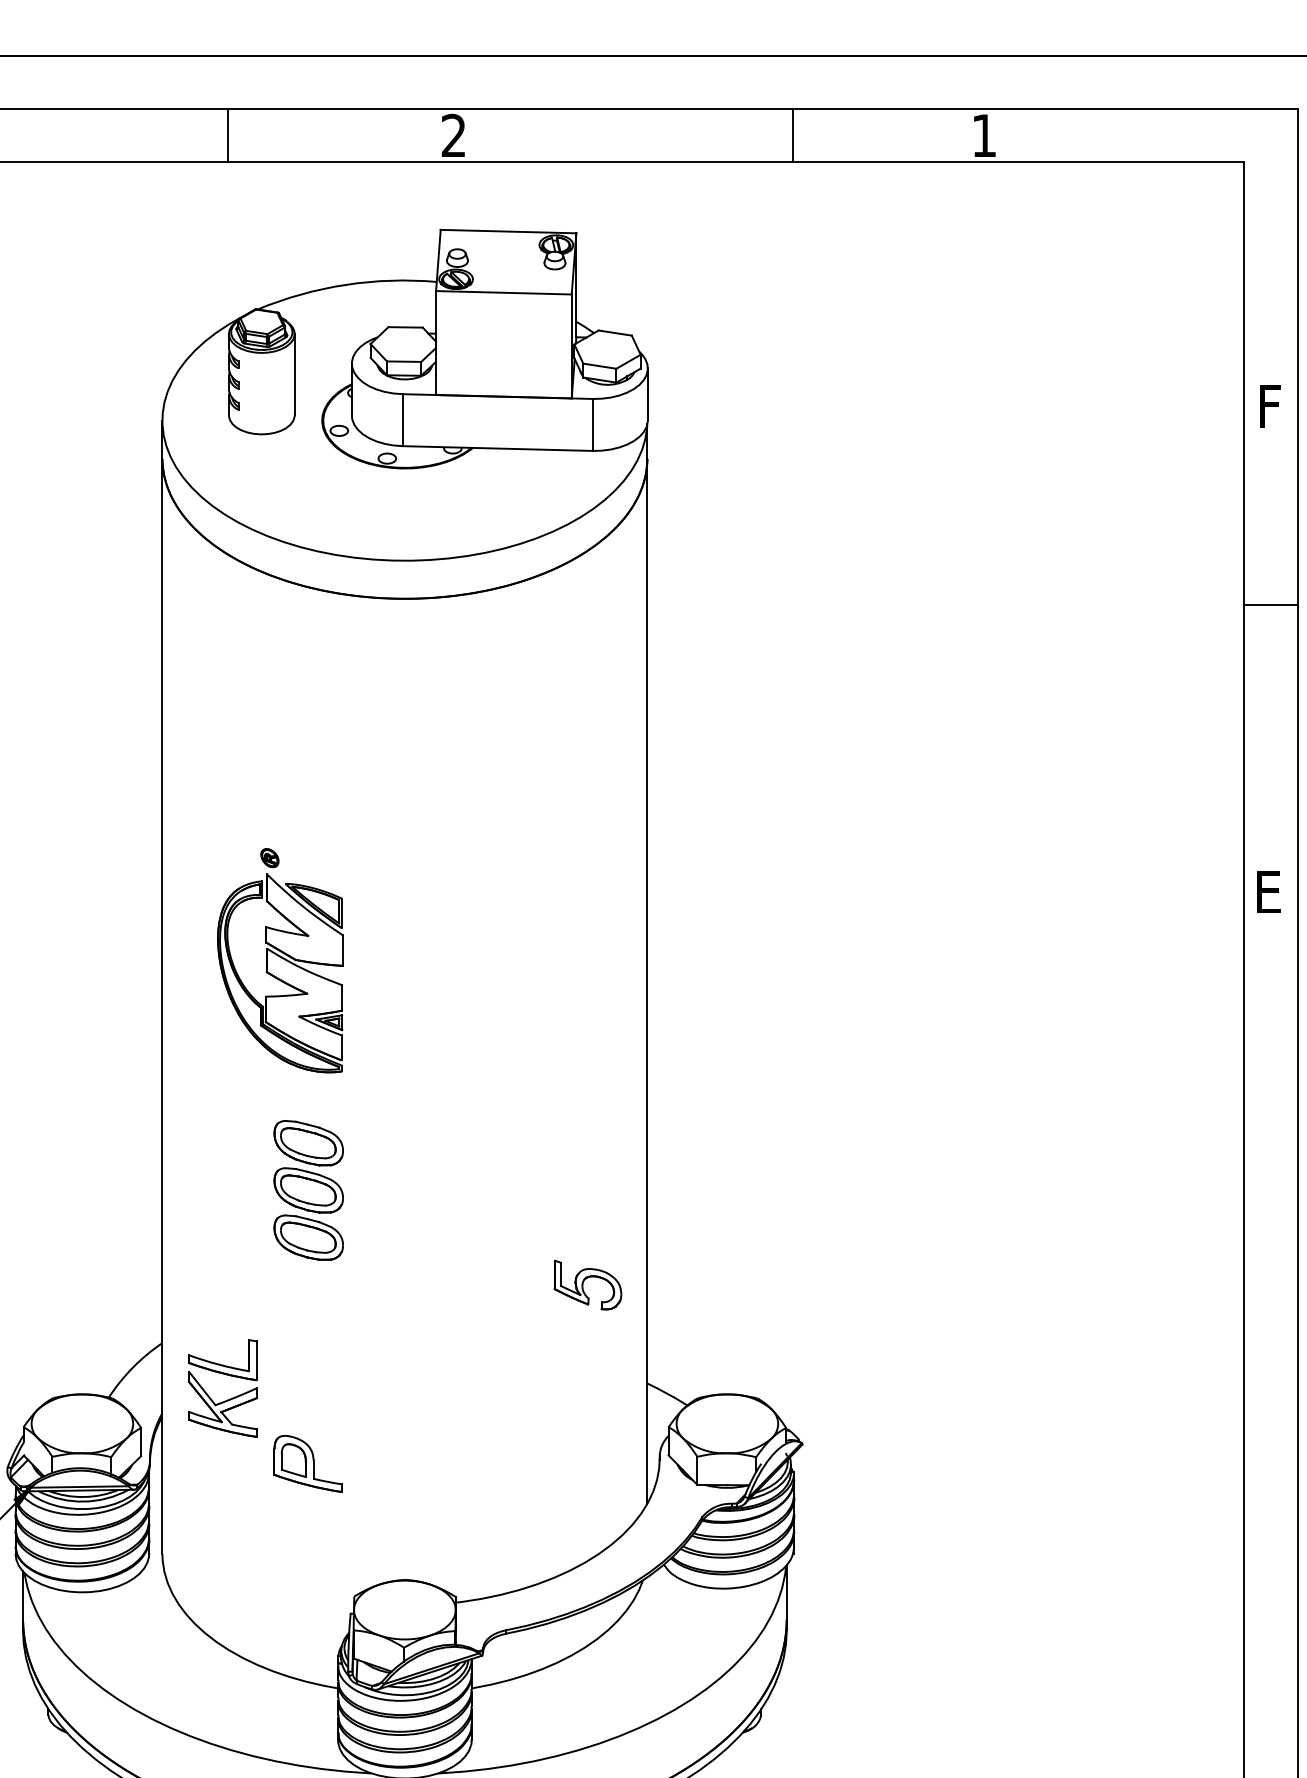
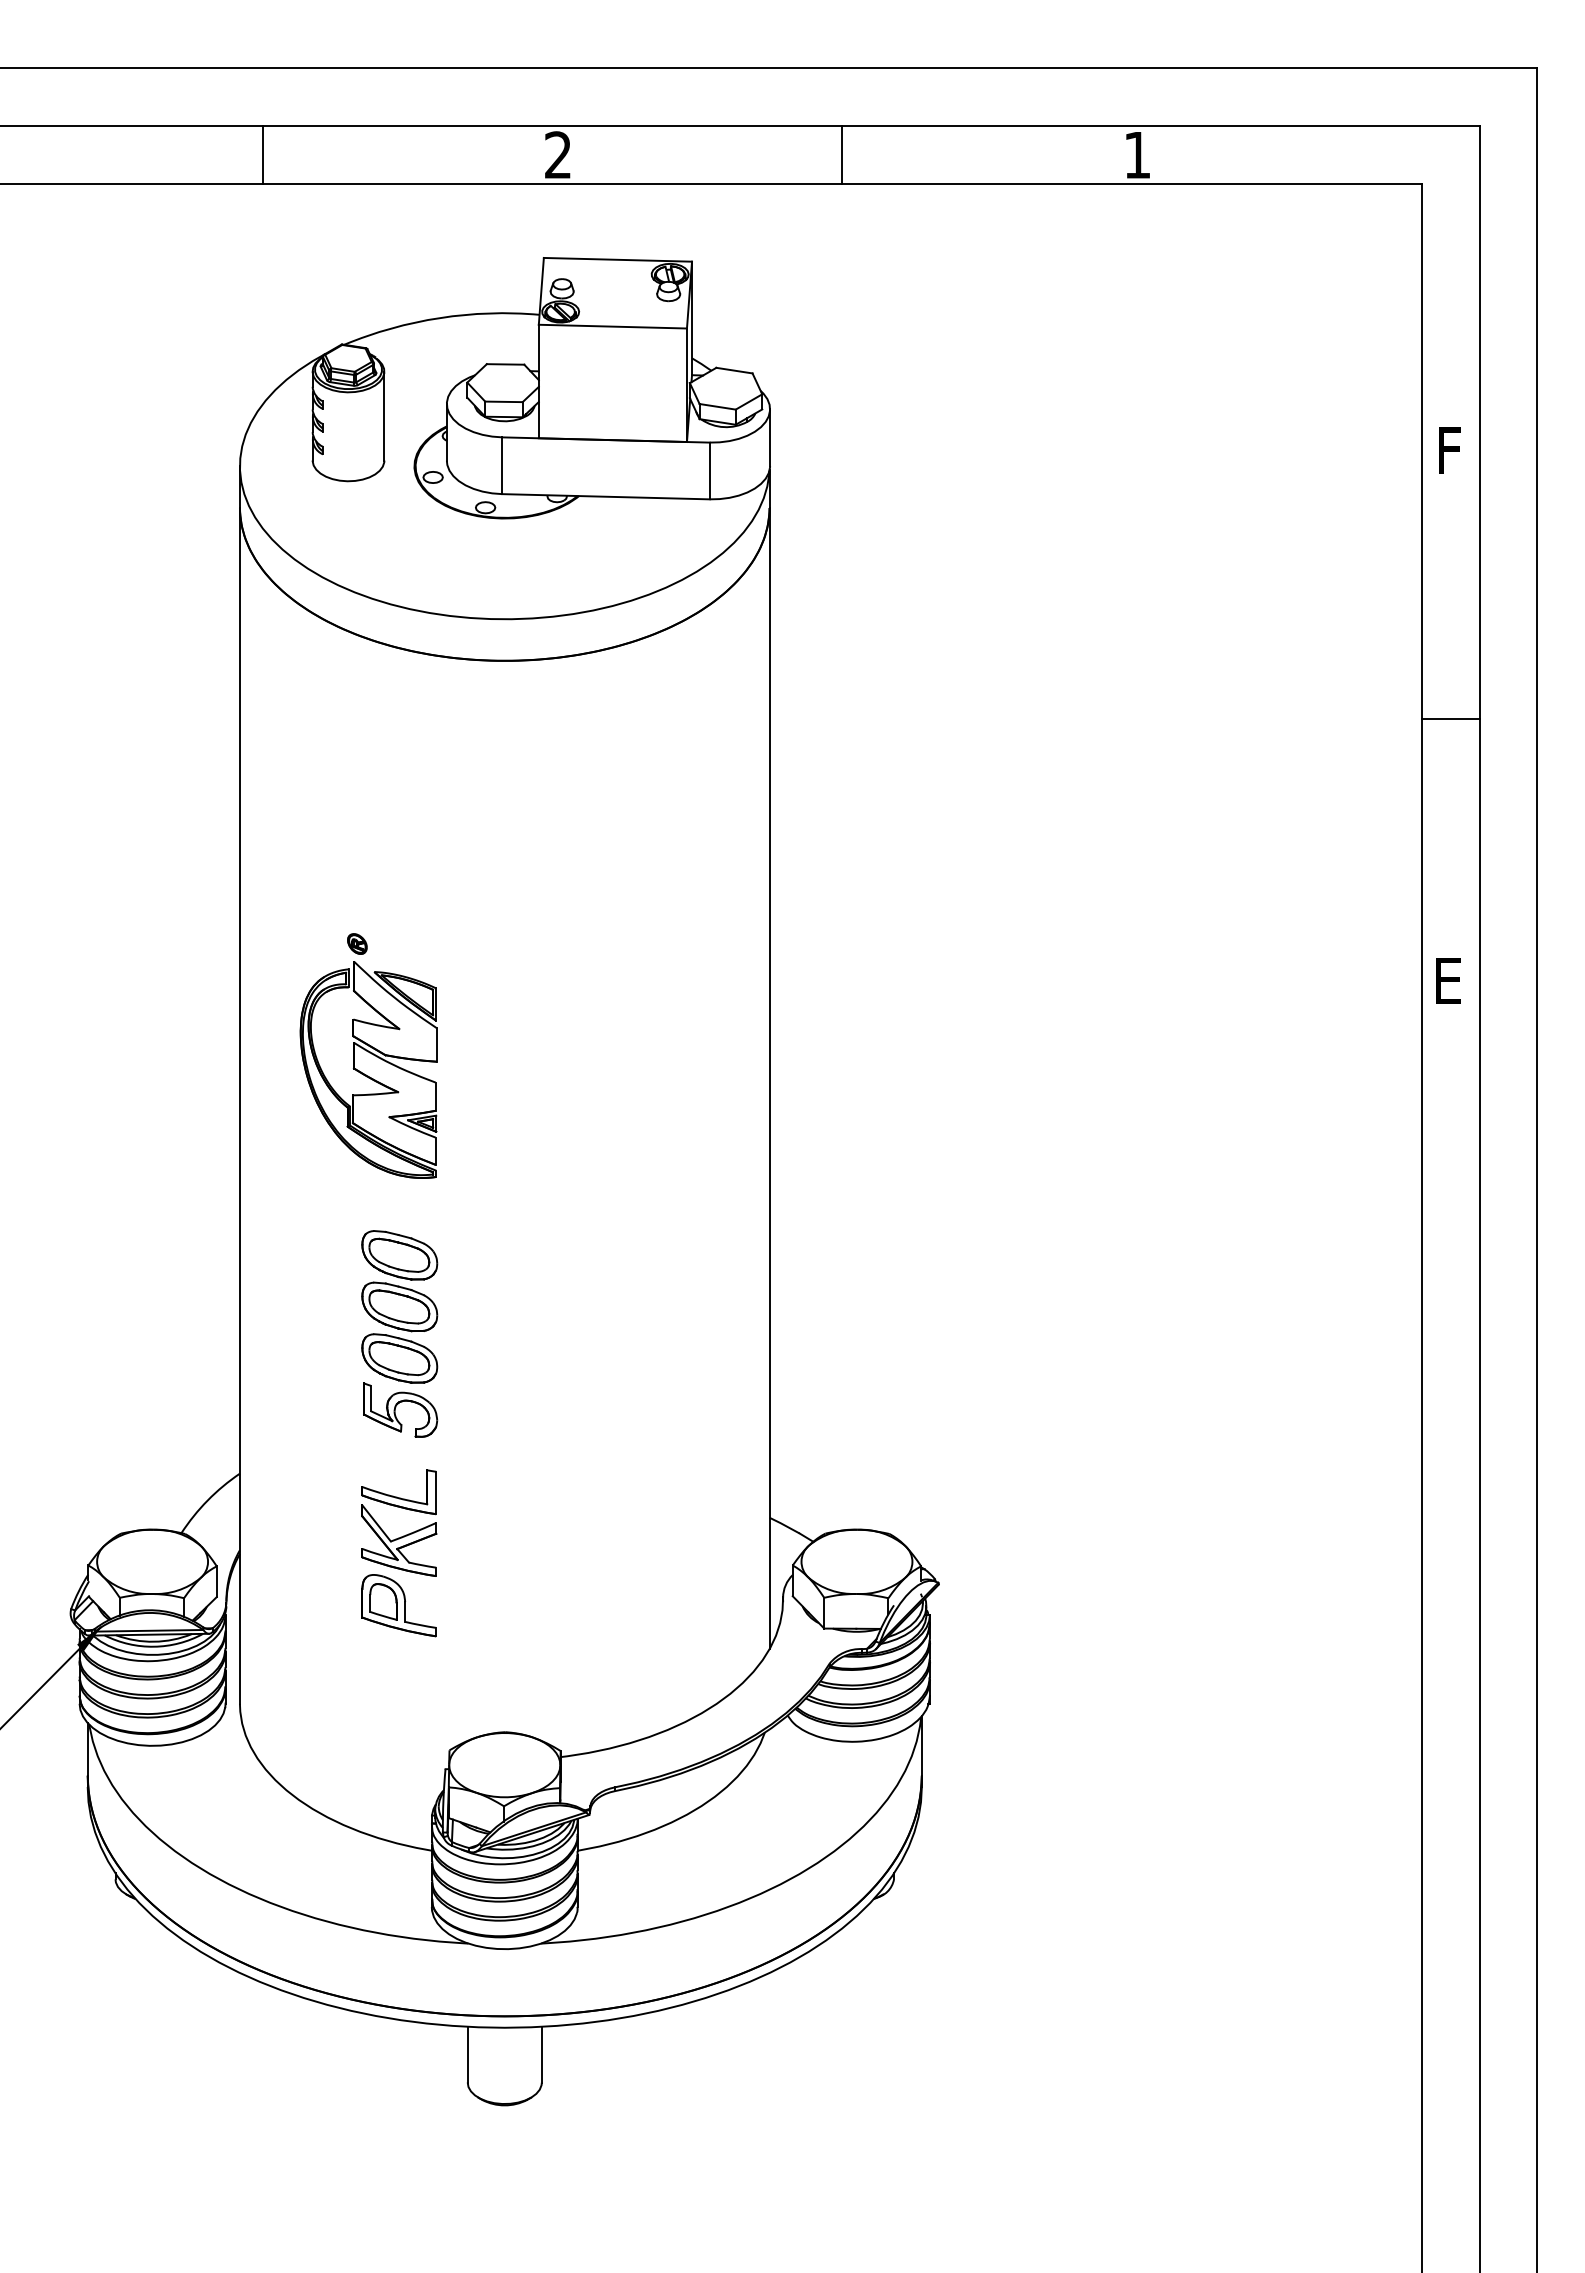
line: (227, 136) -> (263, 155), moved
line: (792, 136) -> (842, 155), moved
line: (1270, 604) -> (1450, 718), moved
part: (587, 1284) -> (400, 1409), moved
part: (228, 1398) -> (405, 1534), moved

